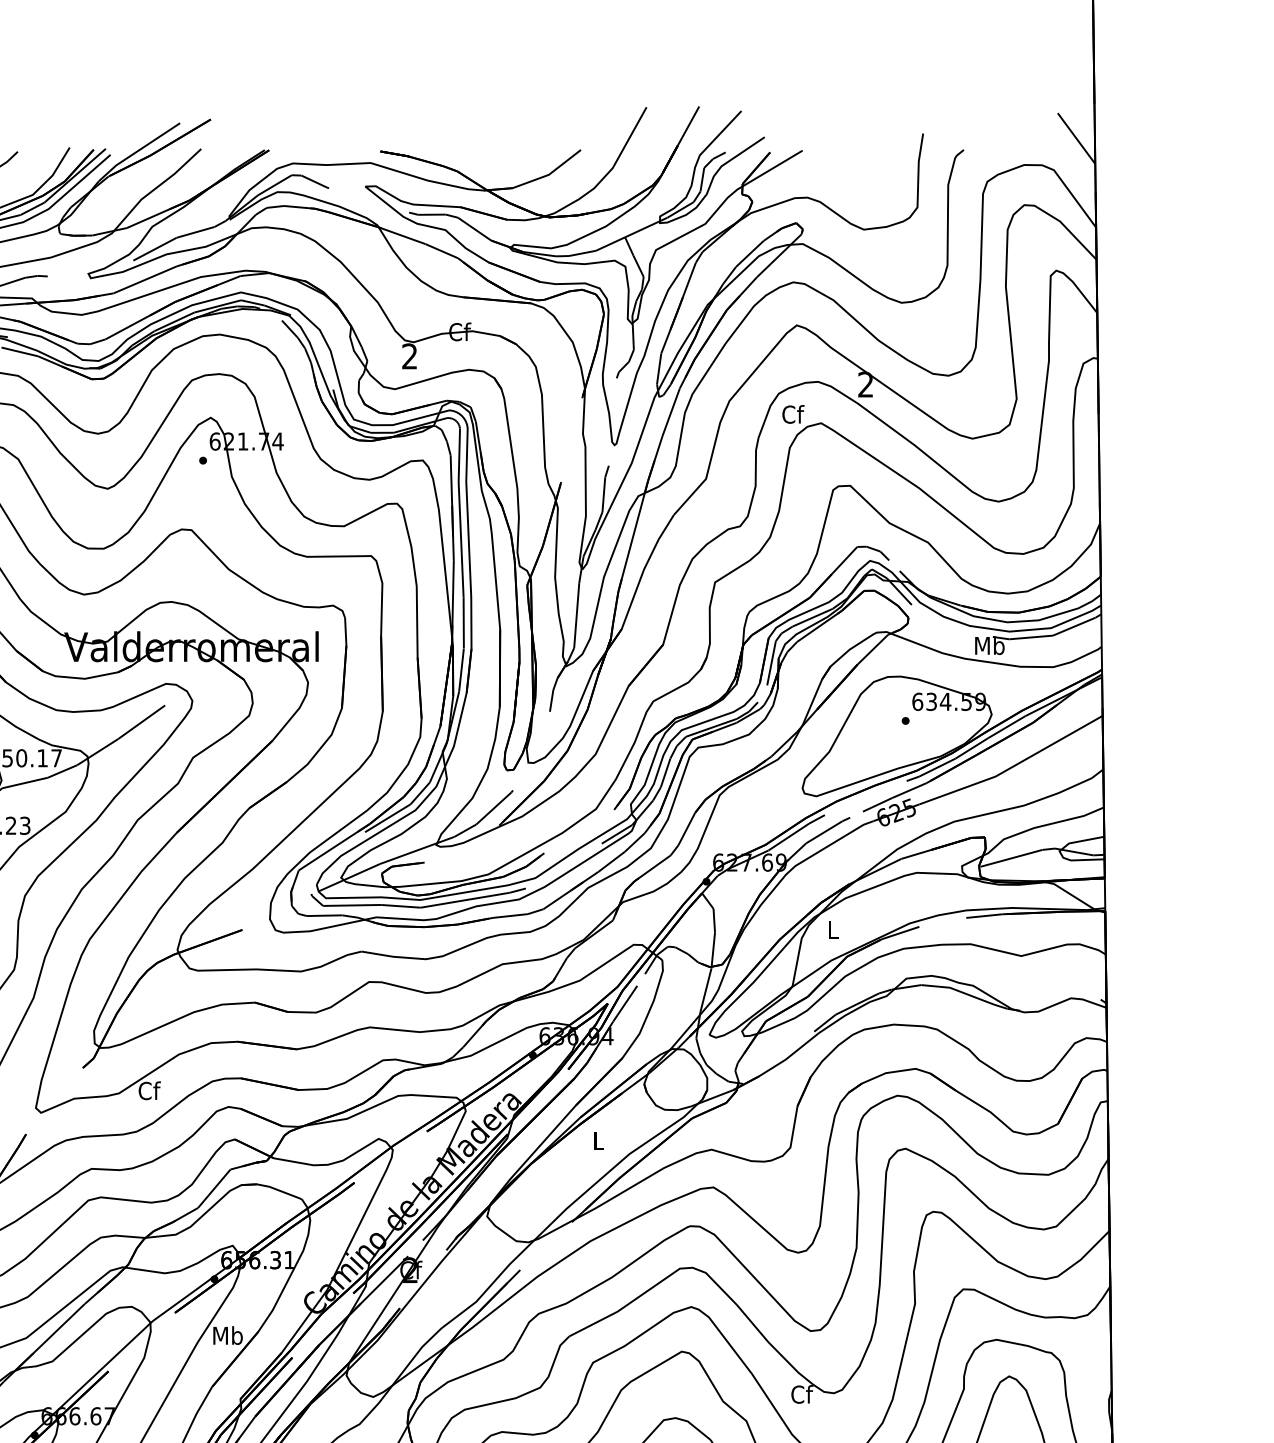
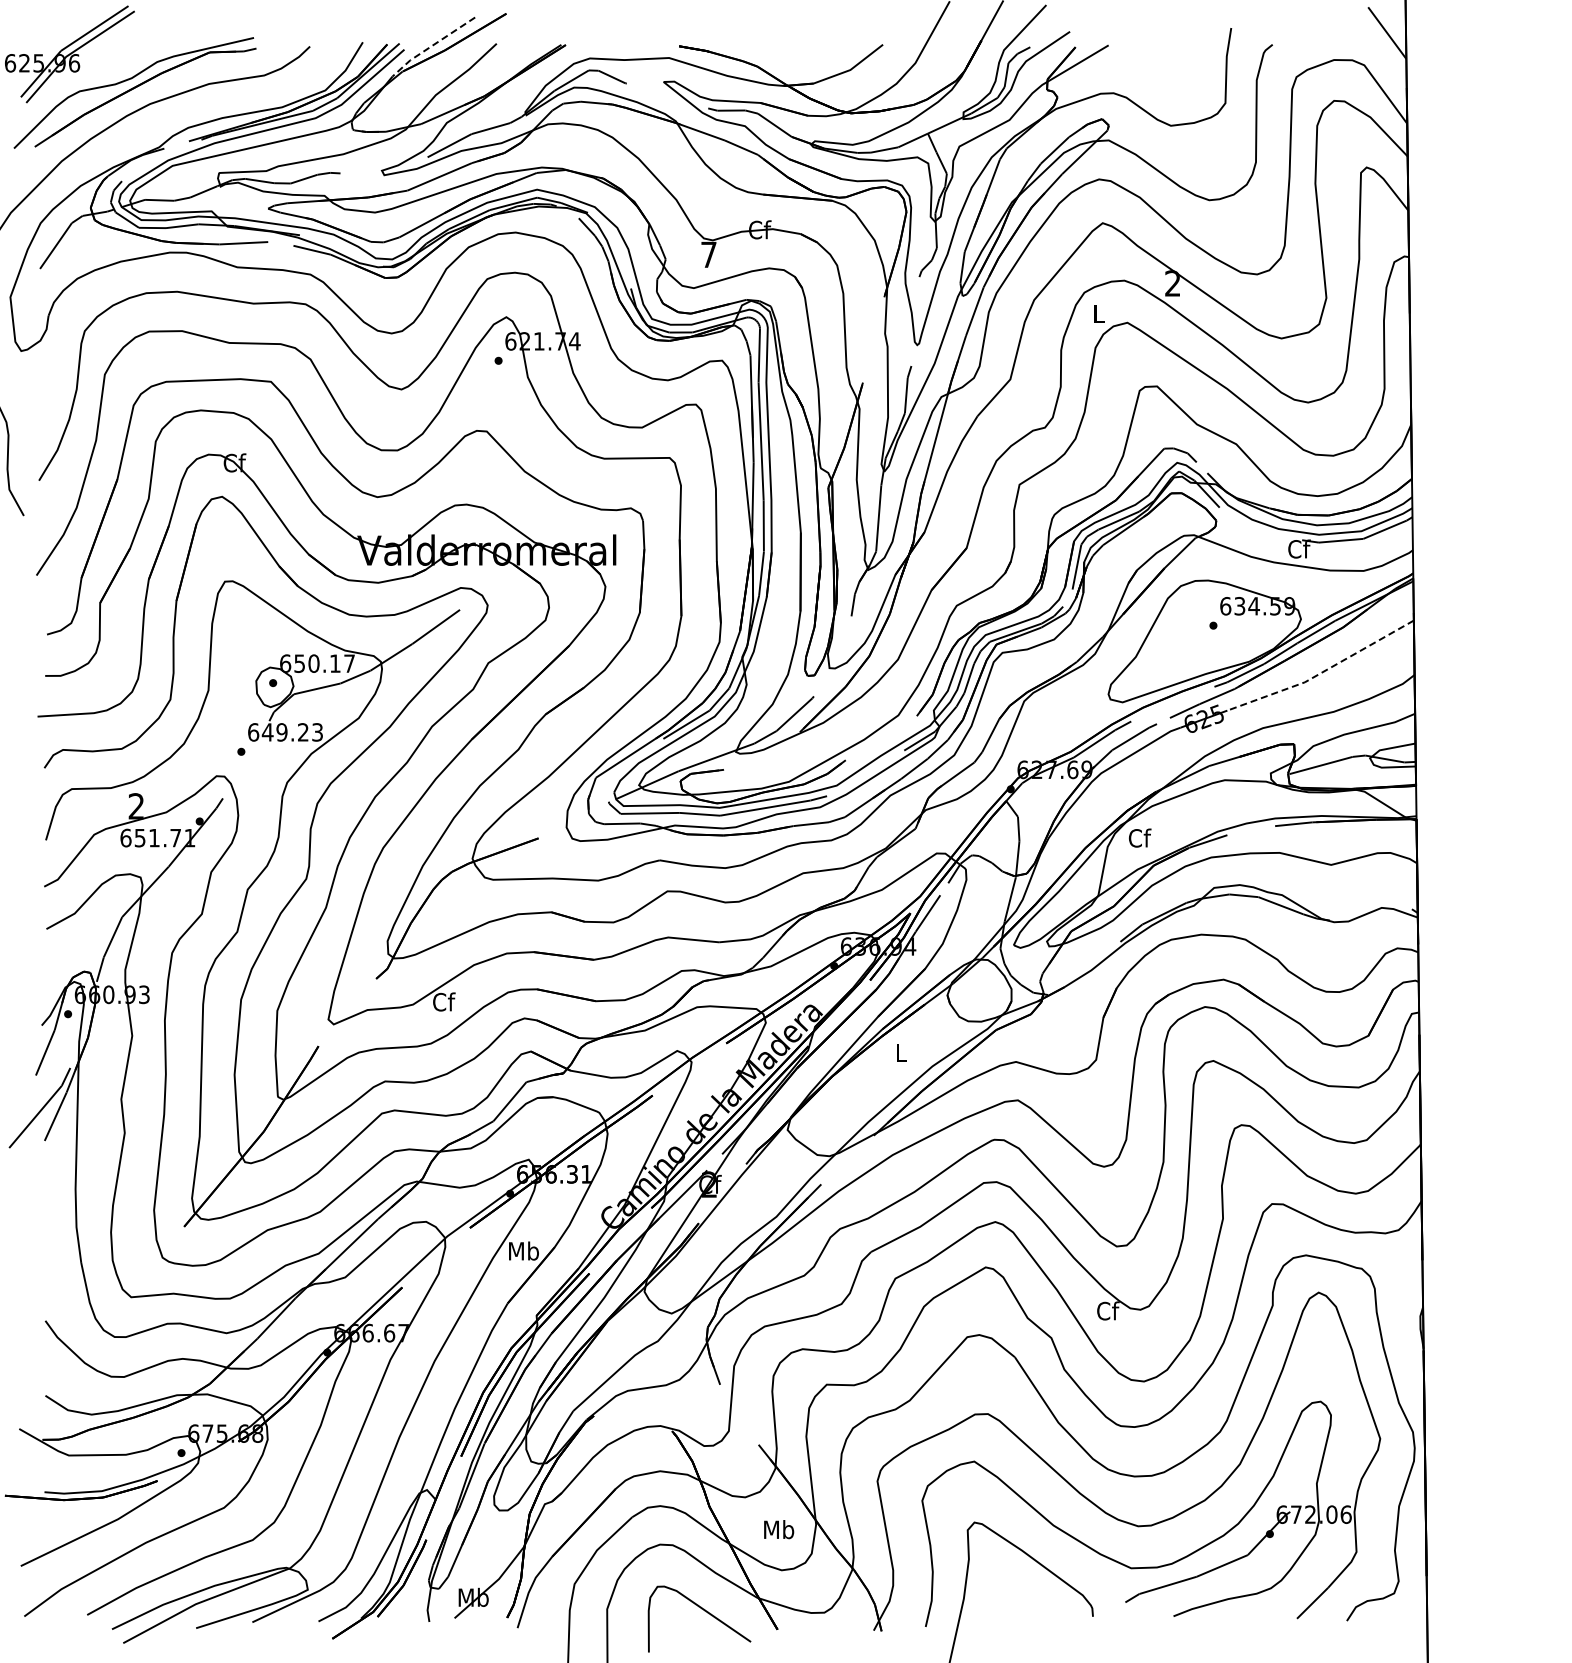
line: (137, 151) -> (431, 46), solid -> dashed
text: (409, 356) -> (708, 254), 2 -> 7
text: (793, 414) -> (1099, 313), Cf -> L
text: (990, 645) -> (1299, 548), Mb -> Cf
line: (1013, 766) -> (1323, 672), solid -> dashed
text: (832, 929) -> (1139, 837), L -> Cf

